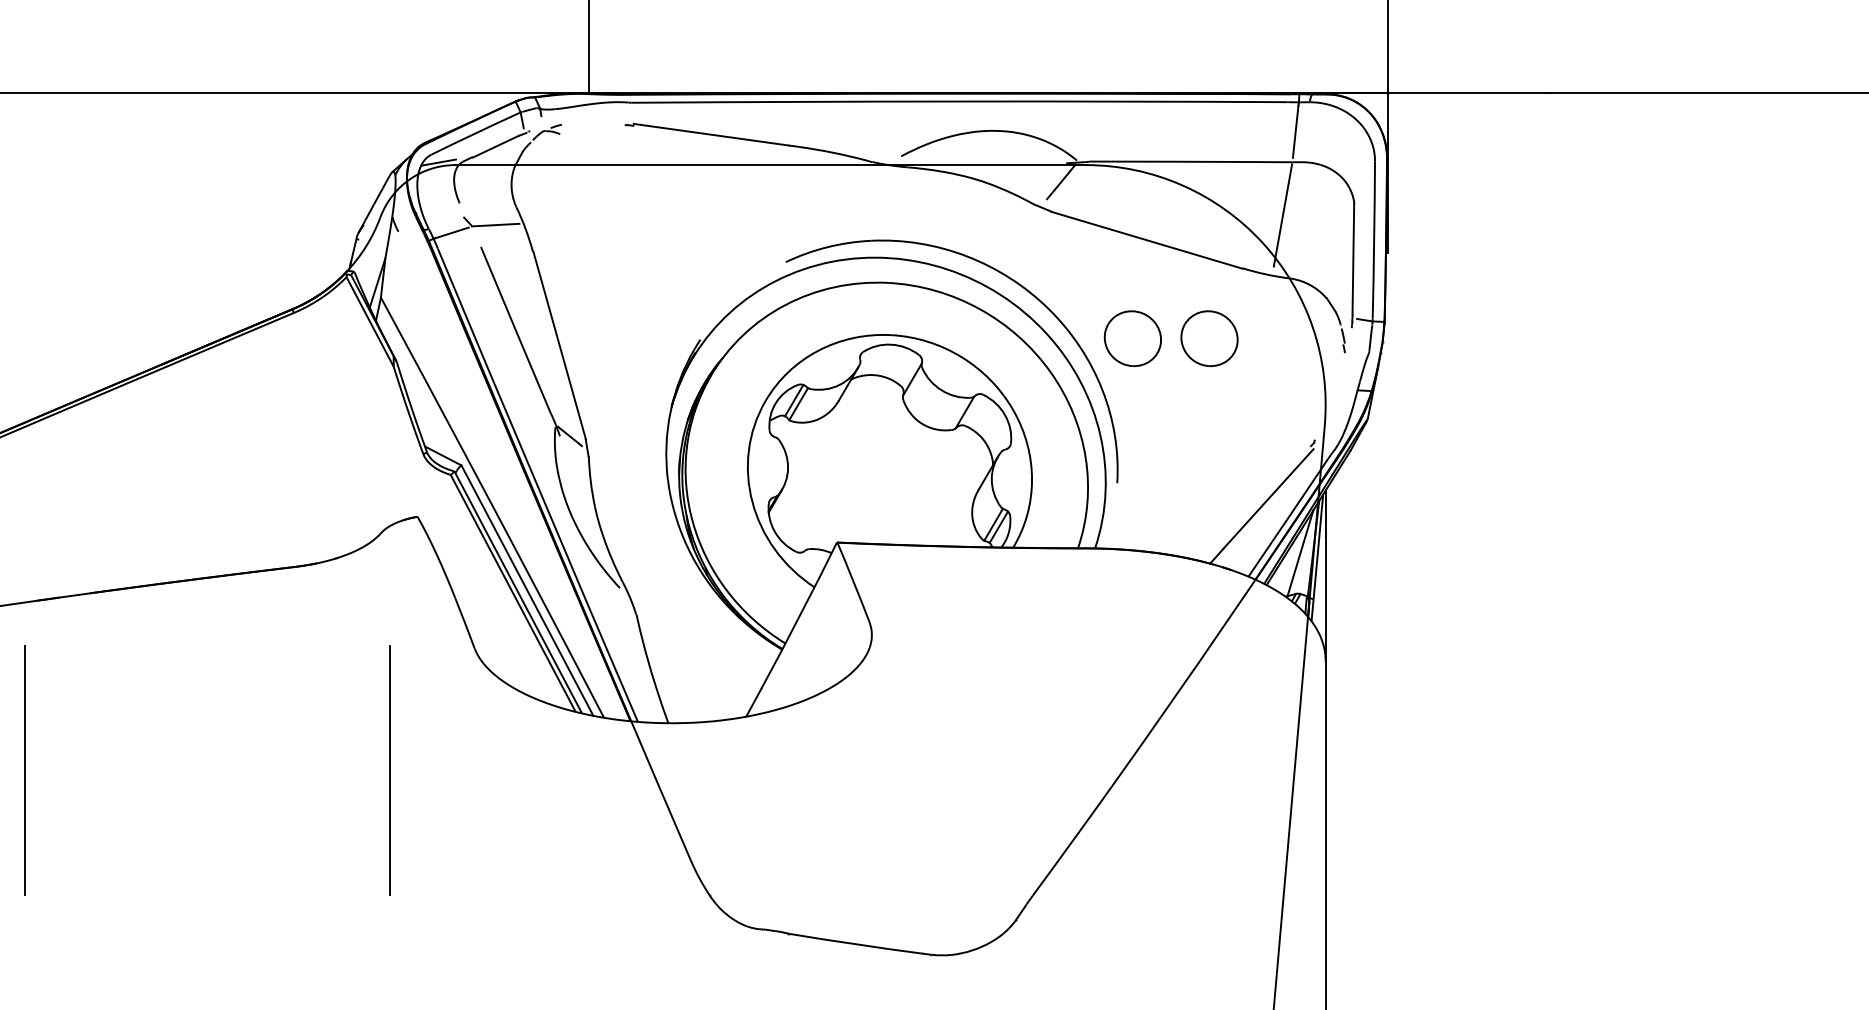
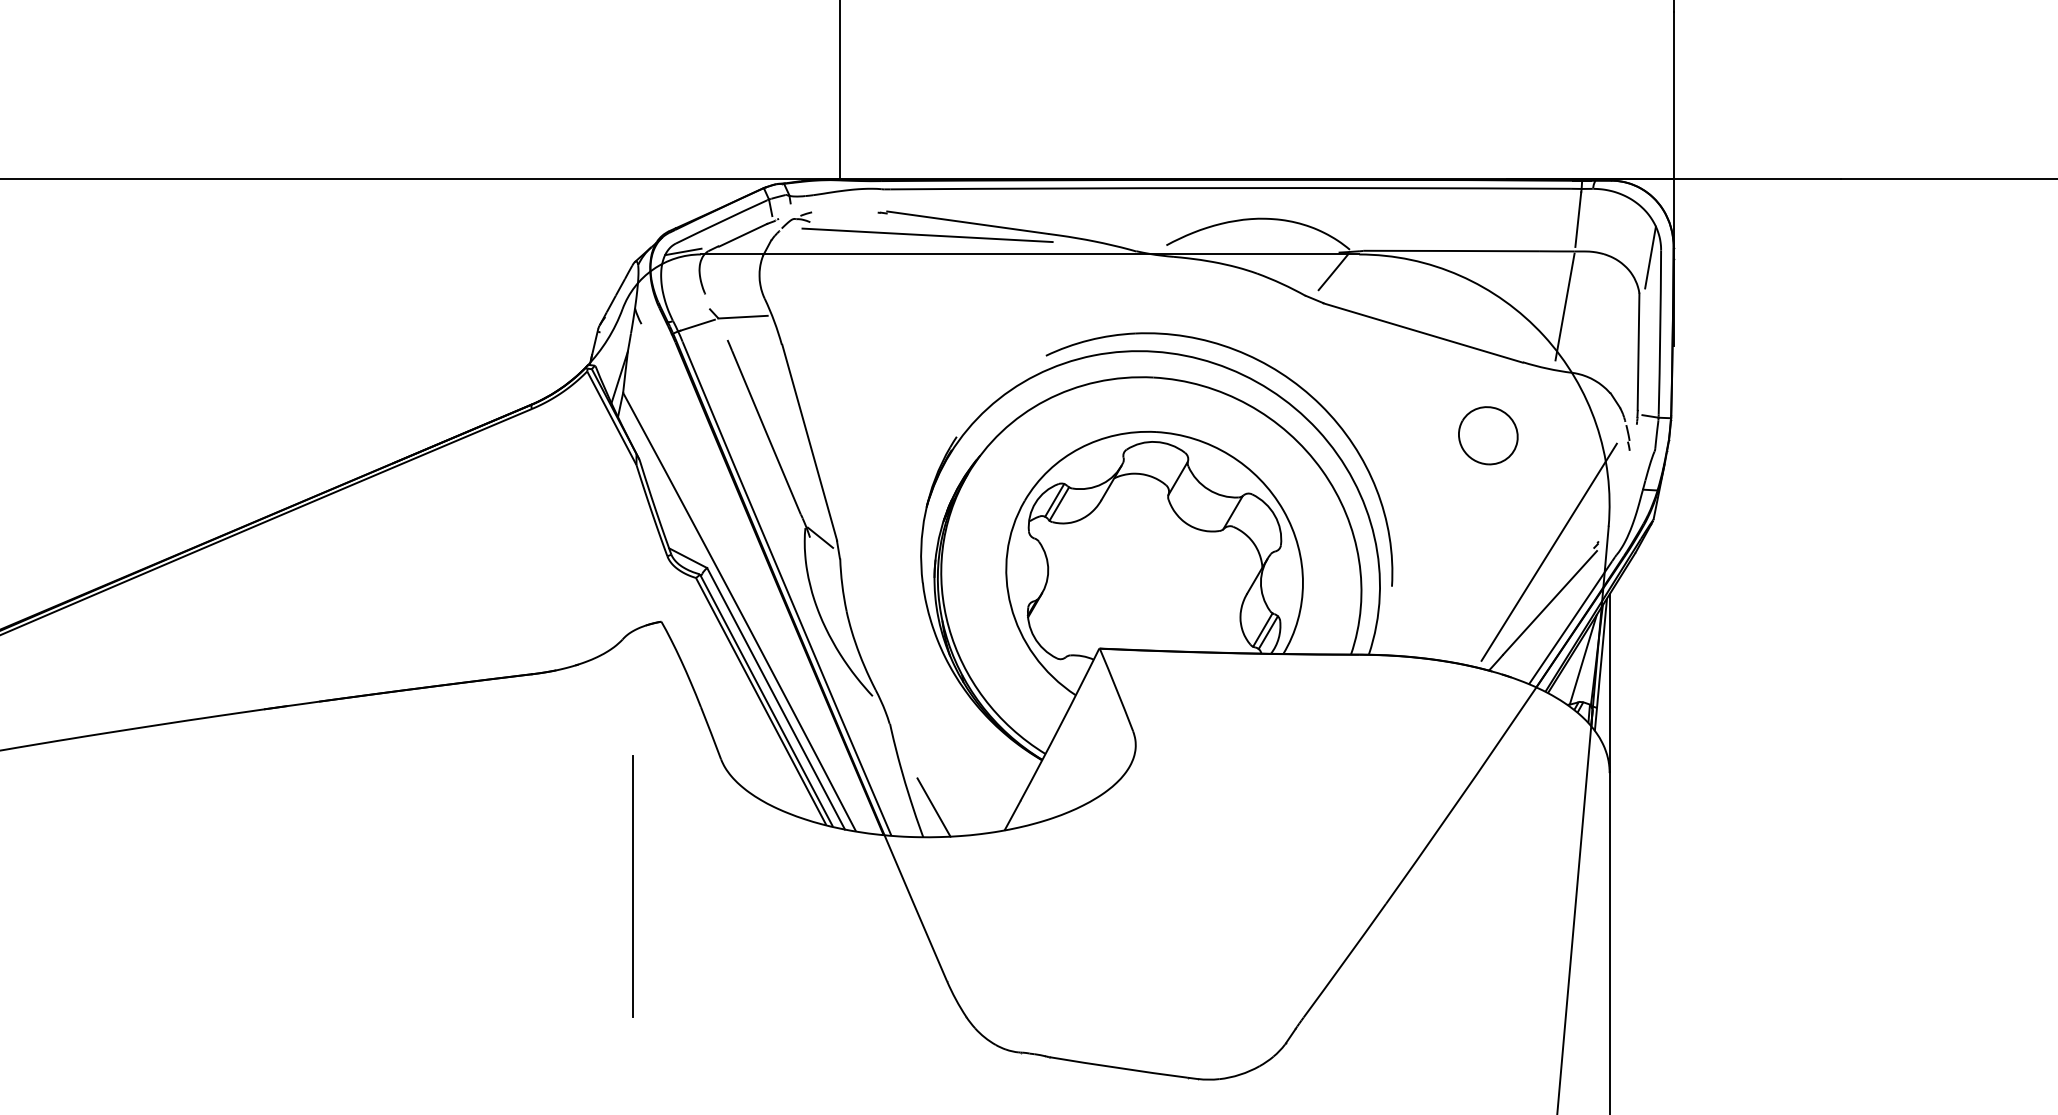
line: (672, 146) -> (927, 235), added
line: (1364, 167) -> (1650, 257), added
part: (1133, 338) -> (1408, 435), removed
line: (1267, 449) -> (1548, 551), added
line: (678, 694) -> (933, 807), added
line: (24, 770) -> (250, 886), removed

